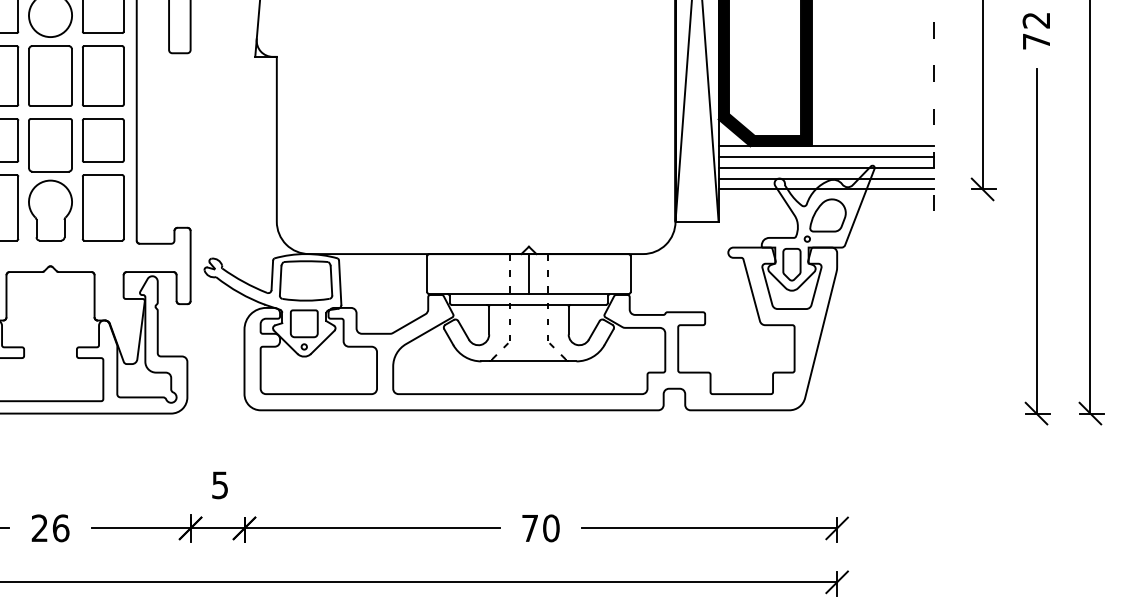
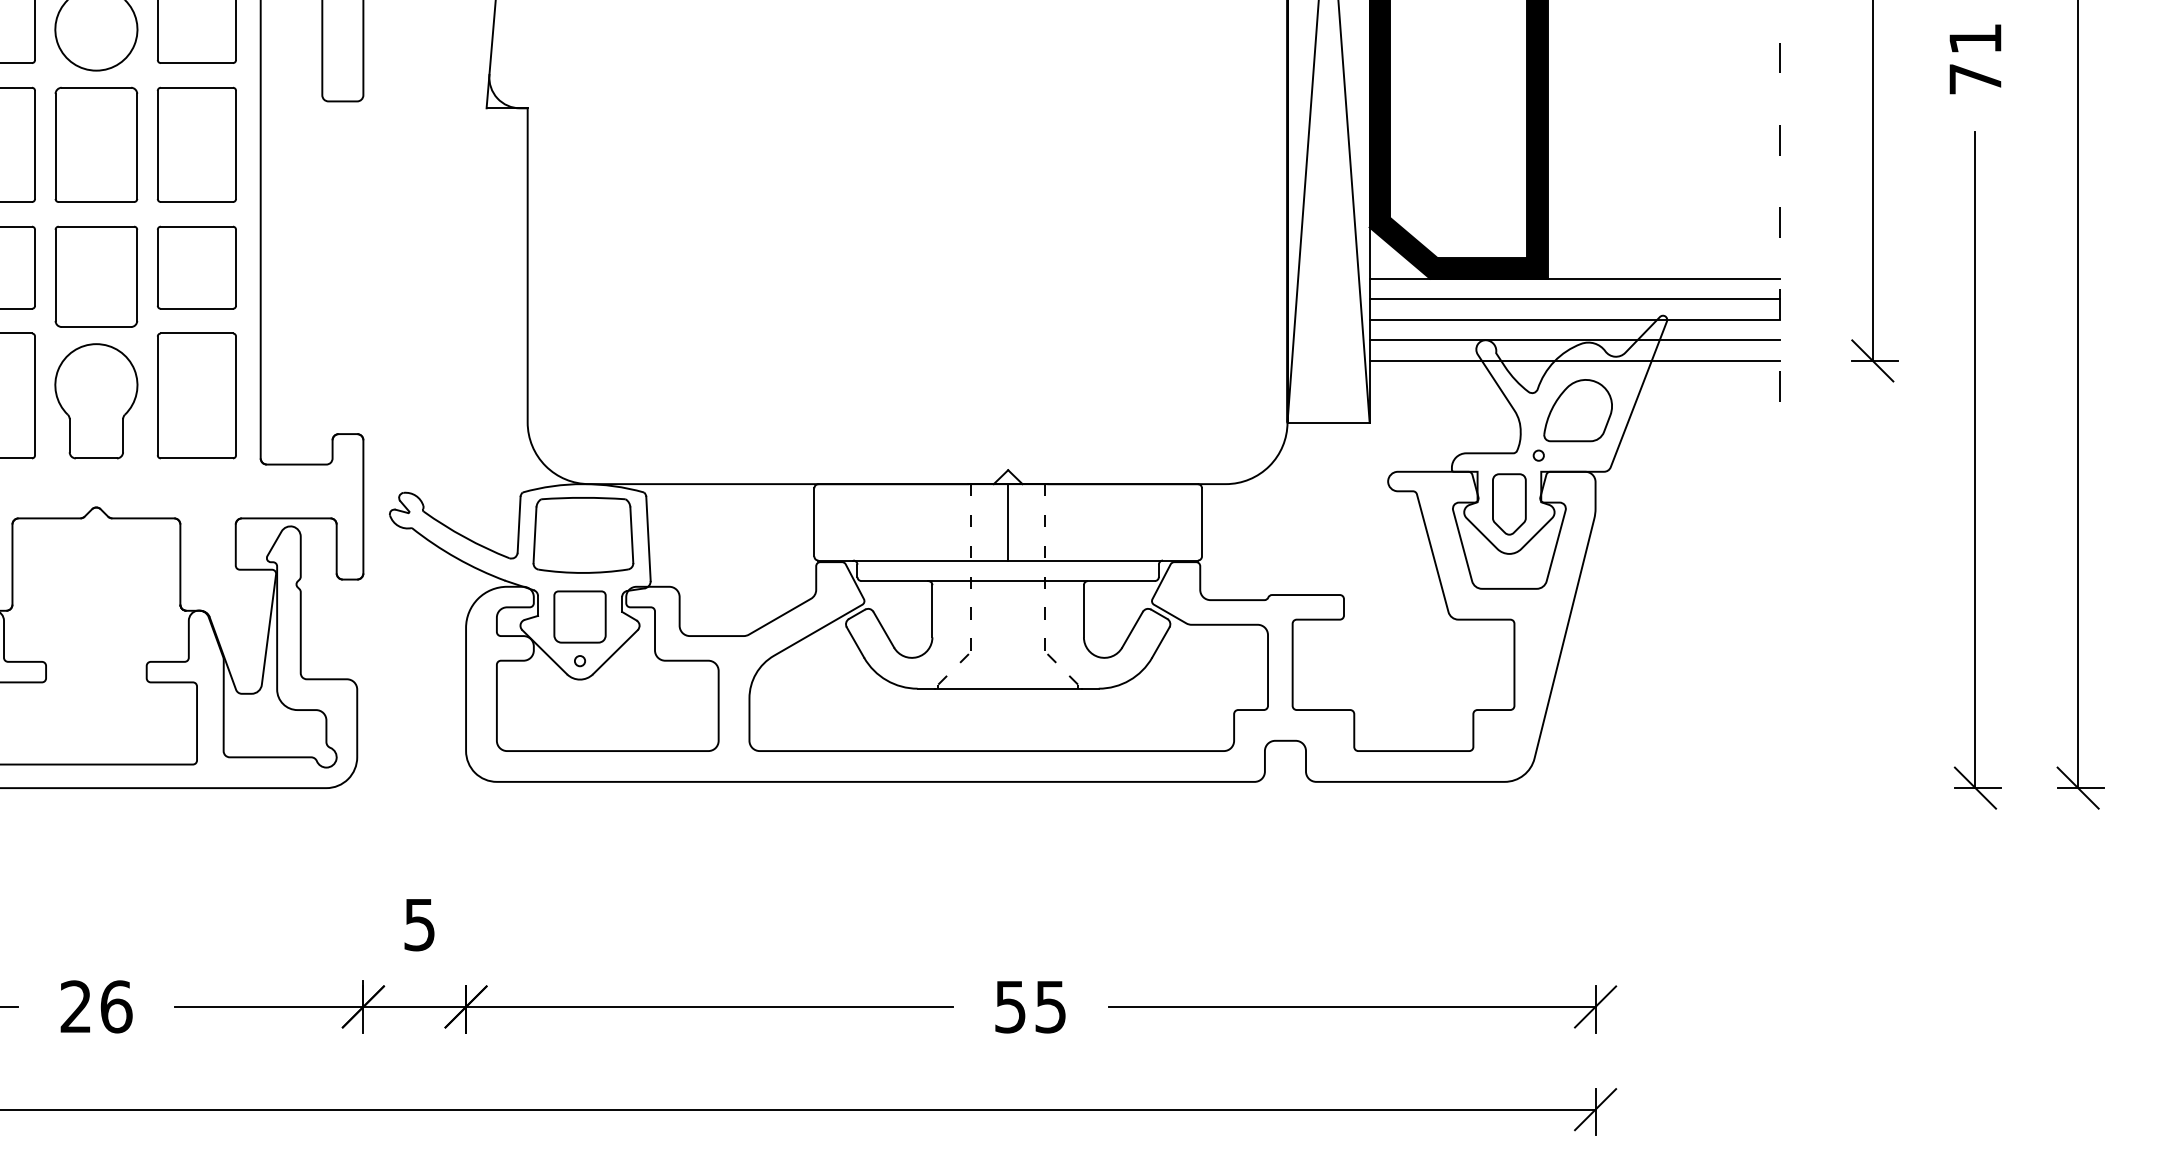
text: (1035, 20) -> (1973, 38), 72 -> 71
text: (540, 528) -> (1030, 1007), 70 -> 55

